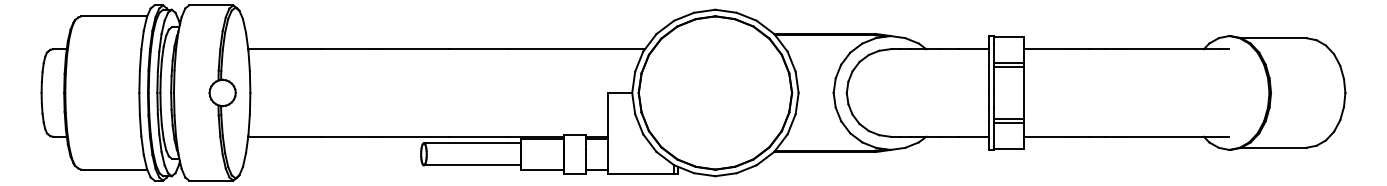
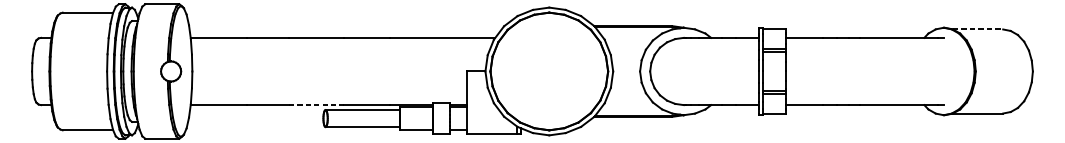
line: (1274, 38) -> (978, 29), solid -> dashed
line: (412, 136) -> (316, 104), solid -> dashed

